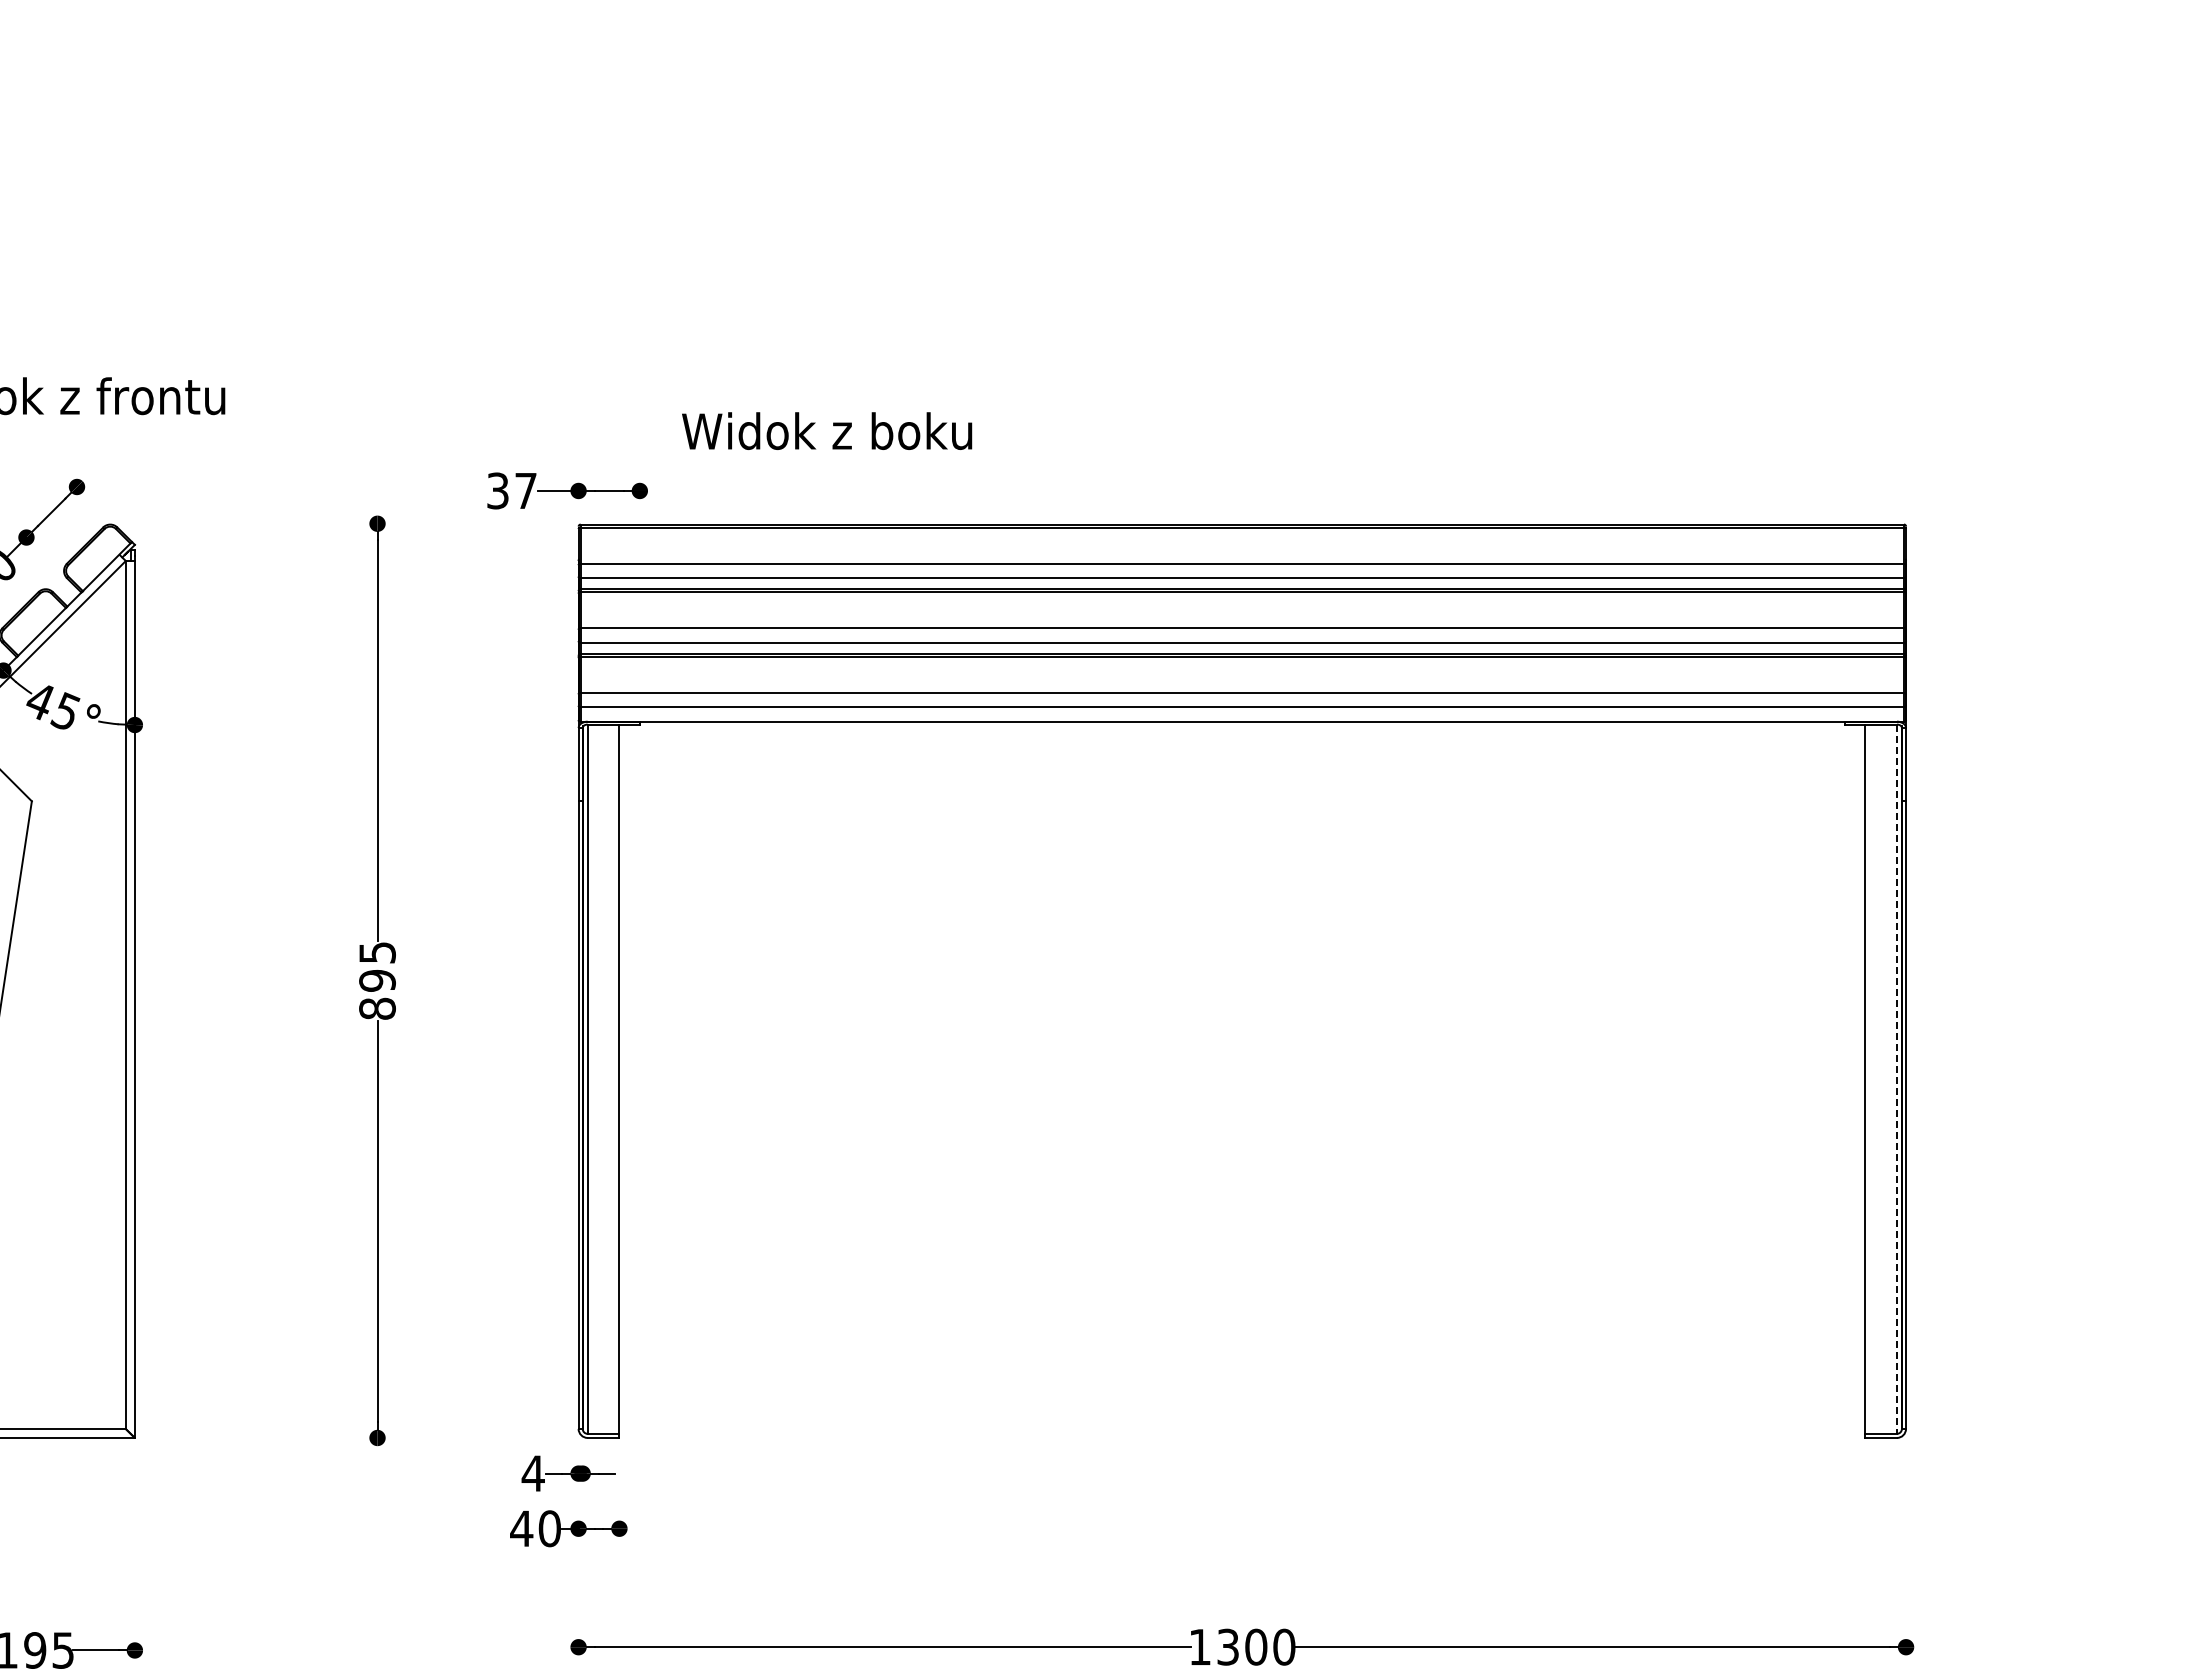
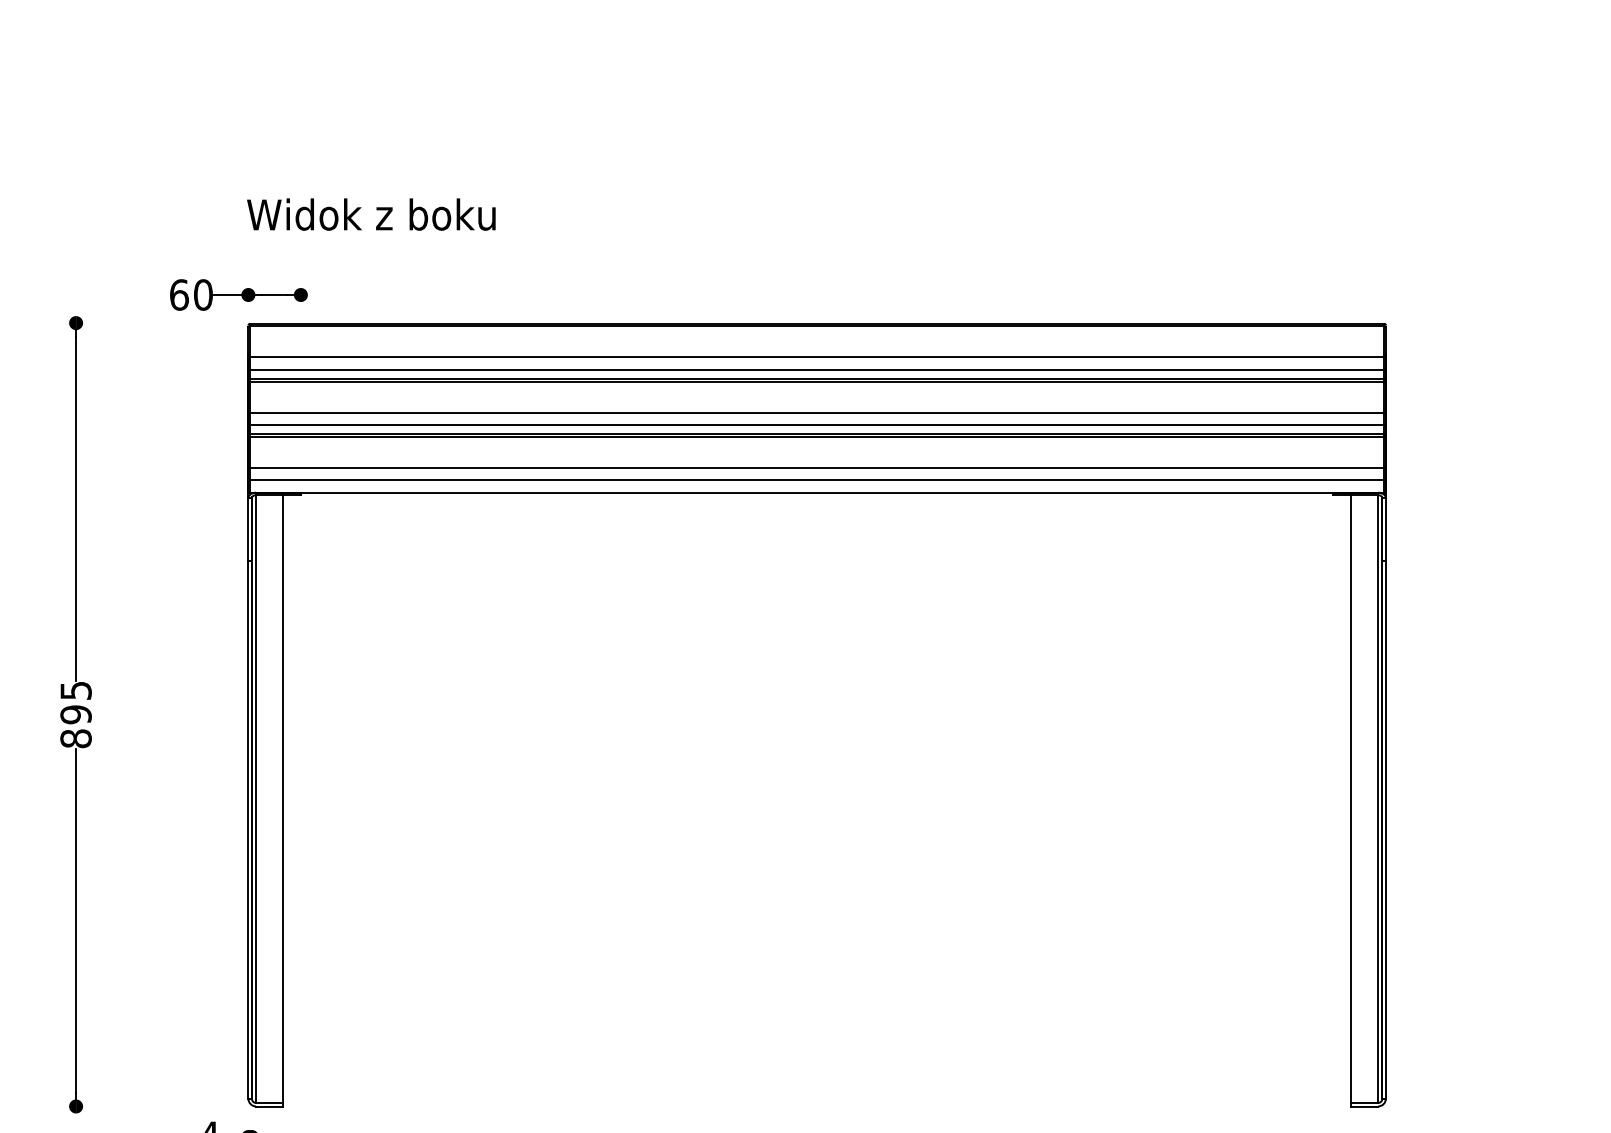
text: (827, 430) -> (371, 214), moved
text: (512, 490) -> (191, 294), 37 -> 60
line: (1896, 1079) -> (1377, 799), dashed -> solid

